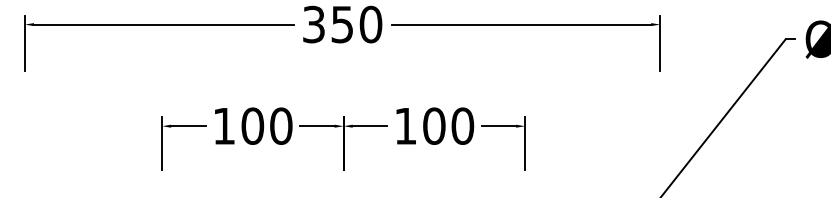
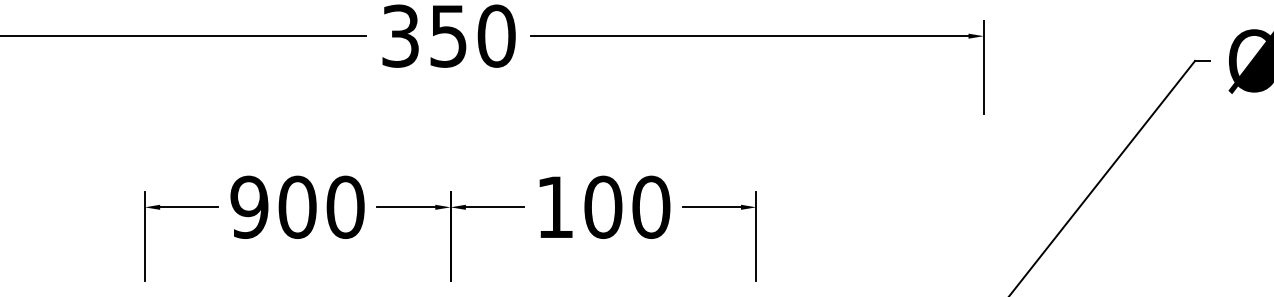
text: (224, 125) -> (249, 206), 100 -> 900

